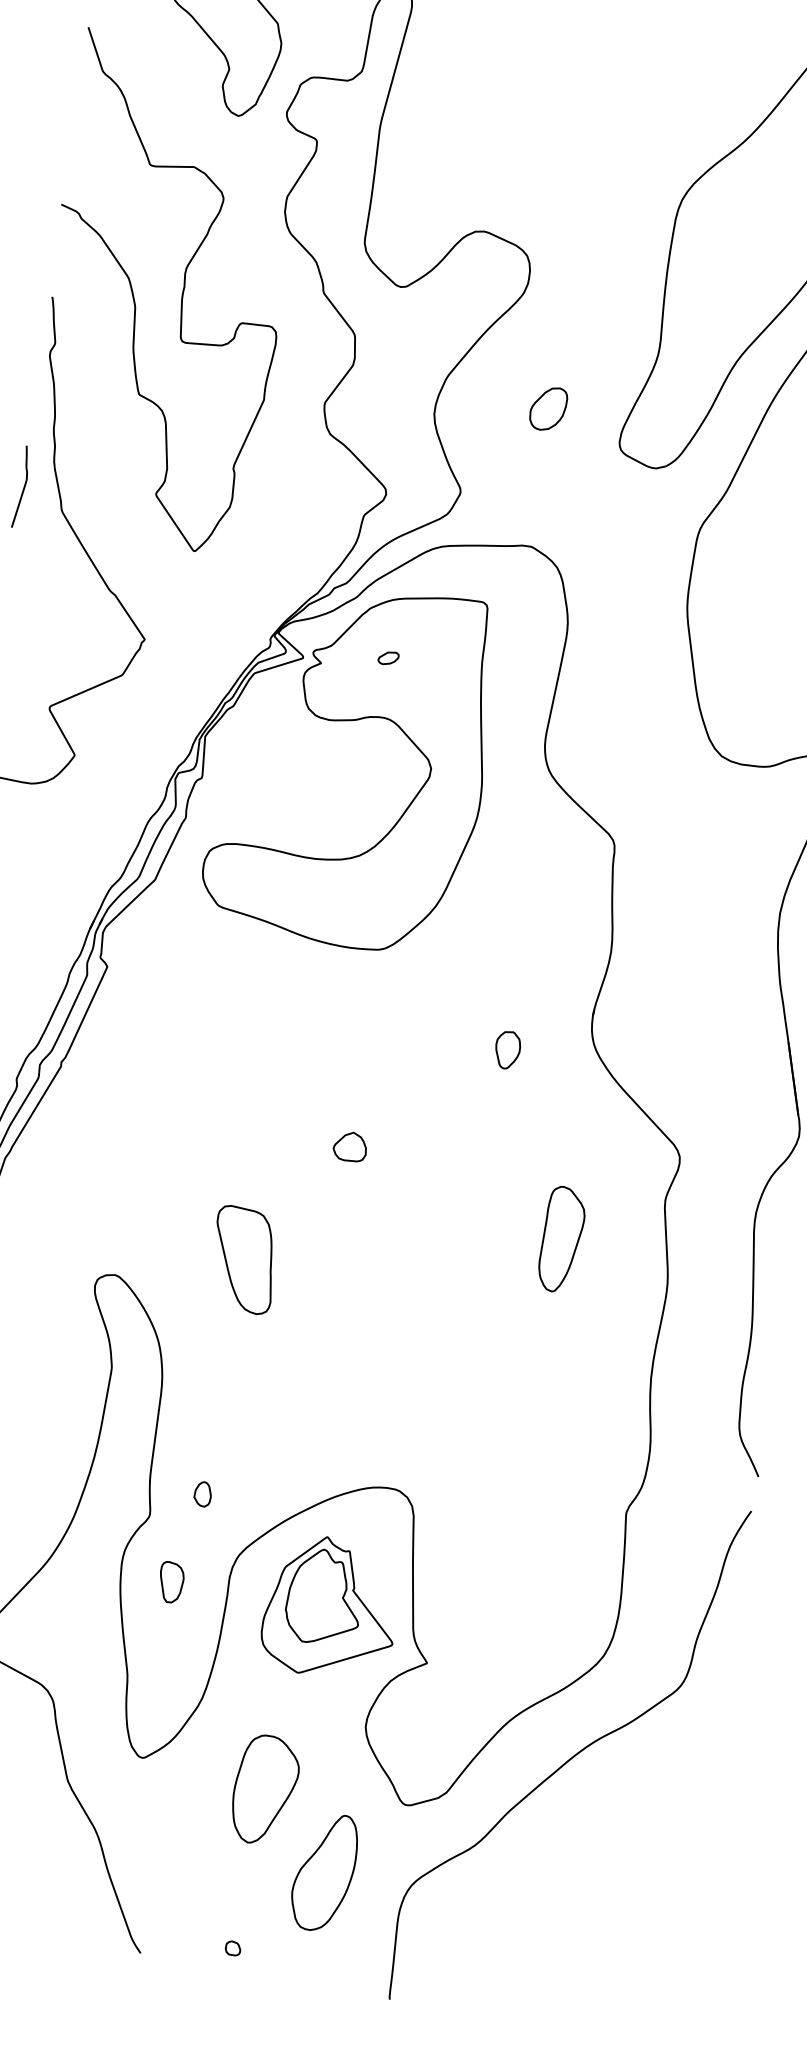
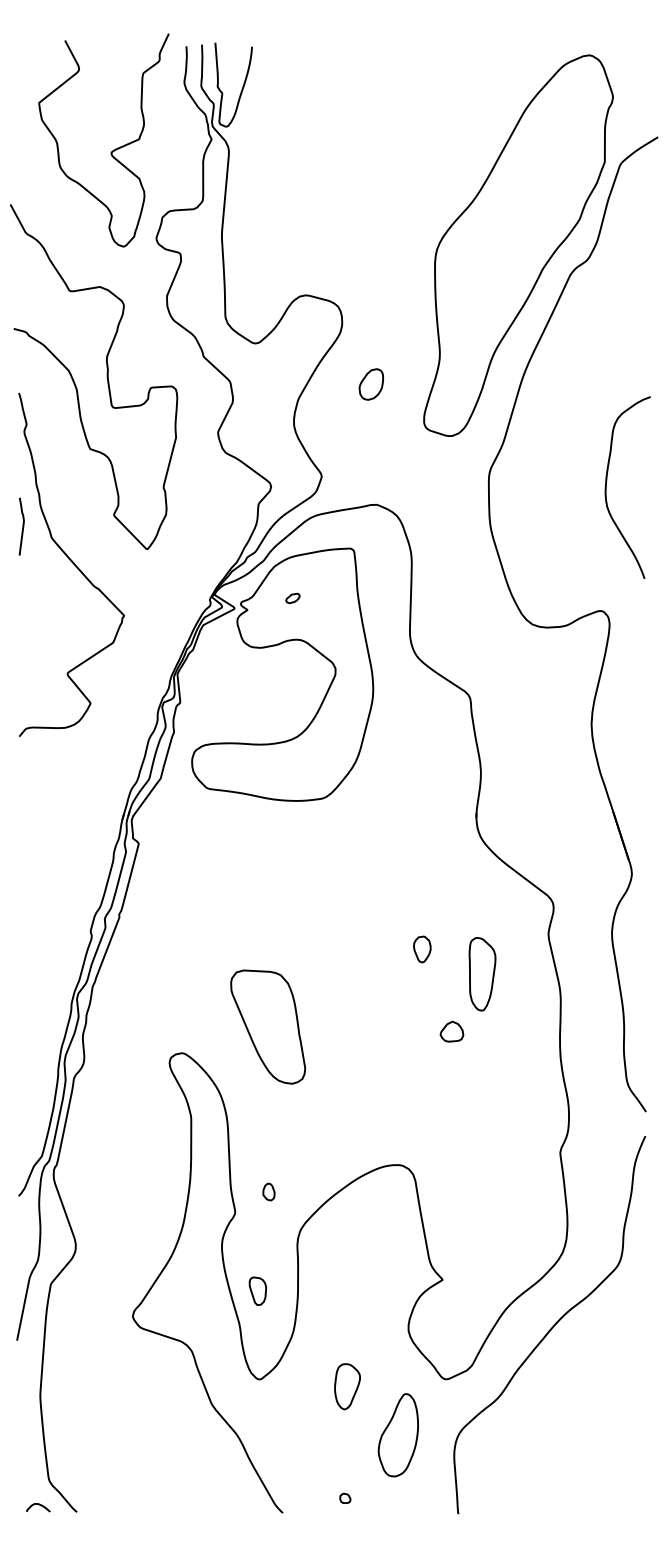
part: (547, 408) -> (370, 384), moved
part: (507, 1050) -> (422, 949), moved
part: (349, 1146) -> (451, 1031), moved
part: (244, 1259) -> (268, 1026), size x1.6
part: (170, 1581) -> (257, 1290), moved
part: (331, 1608) -> (370, 1254), removed
part: (264, 1790) -> (347, 1386), size x0.6

